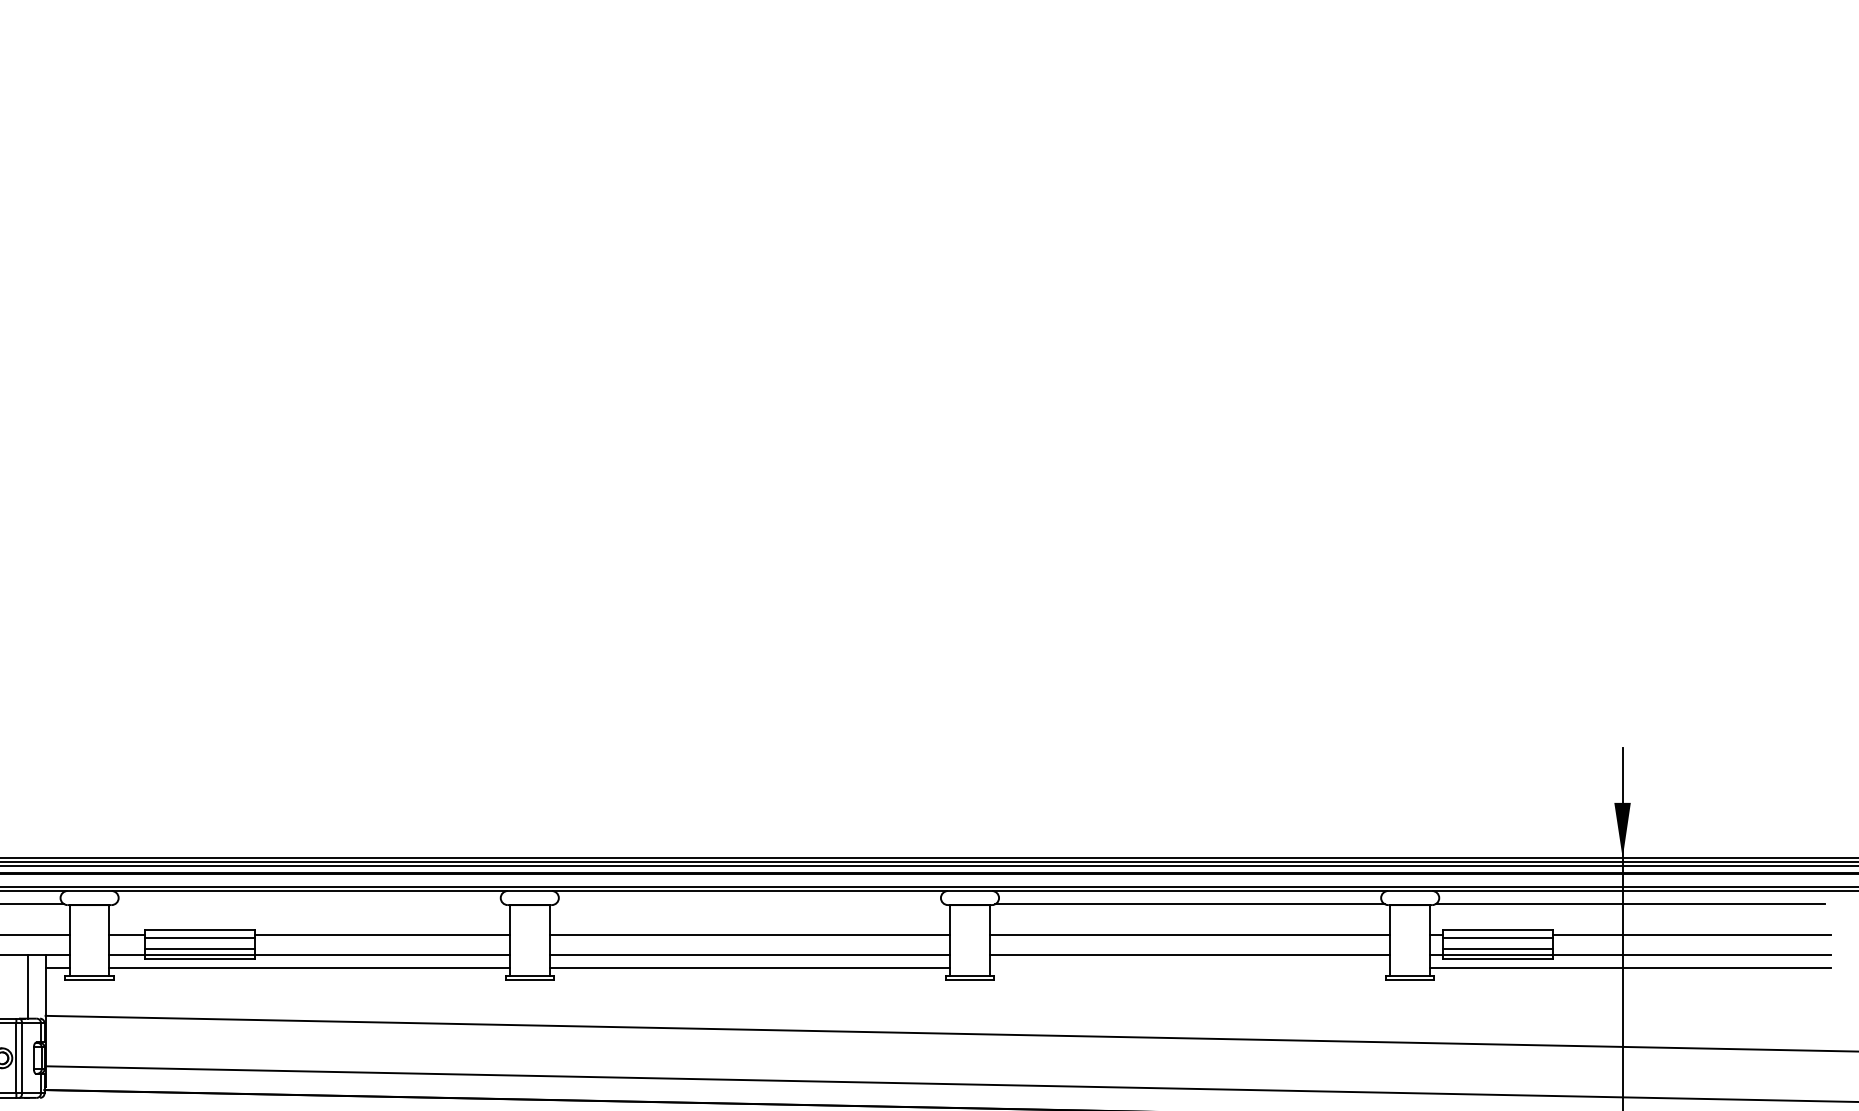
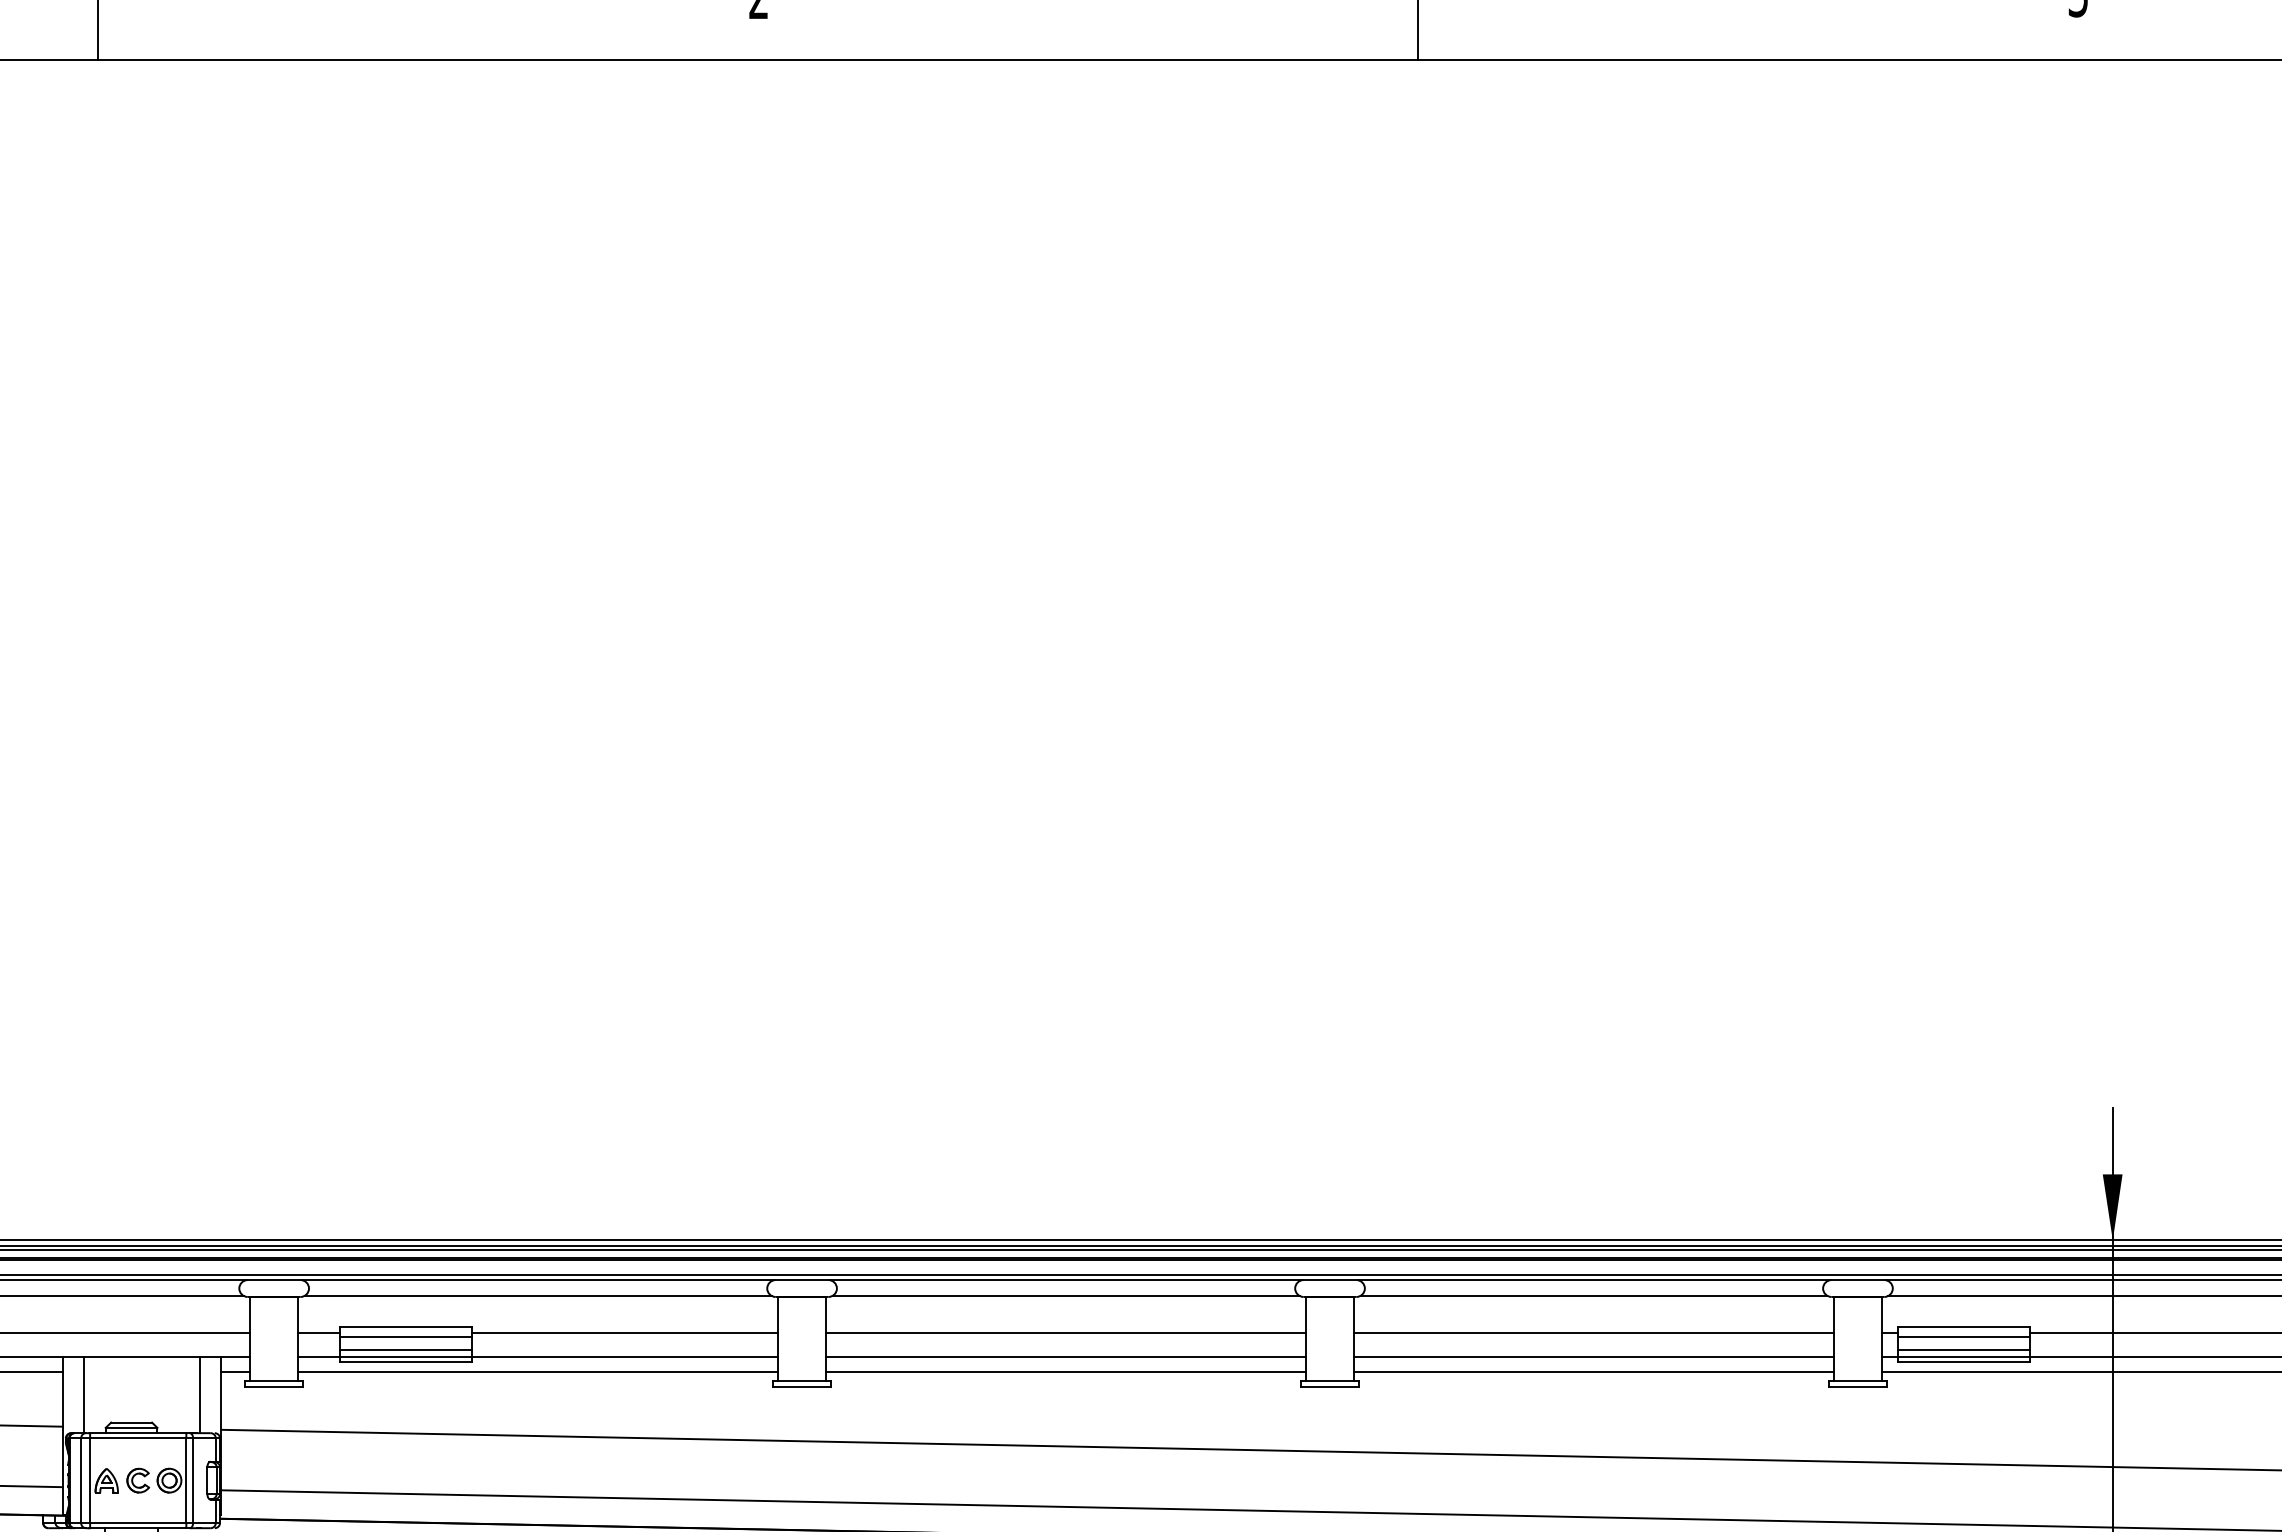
line: (309, 903) -> (537, 1295), added
line: (749, 903) -> (1065, 1295), added
line: (1189, 968) -> (1593, 1372), added

